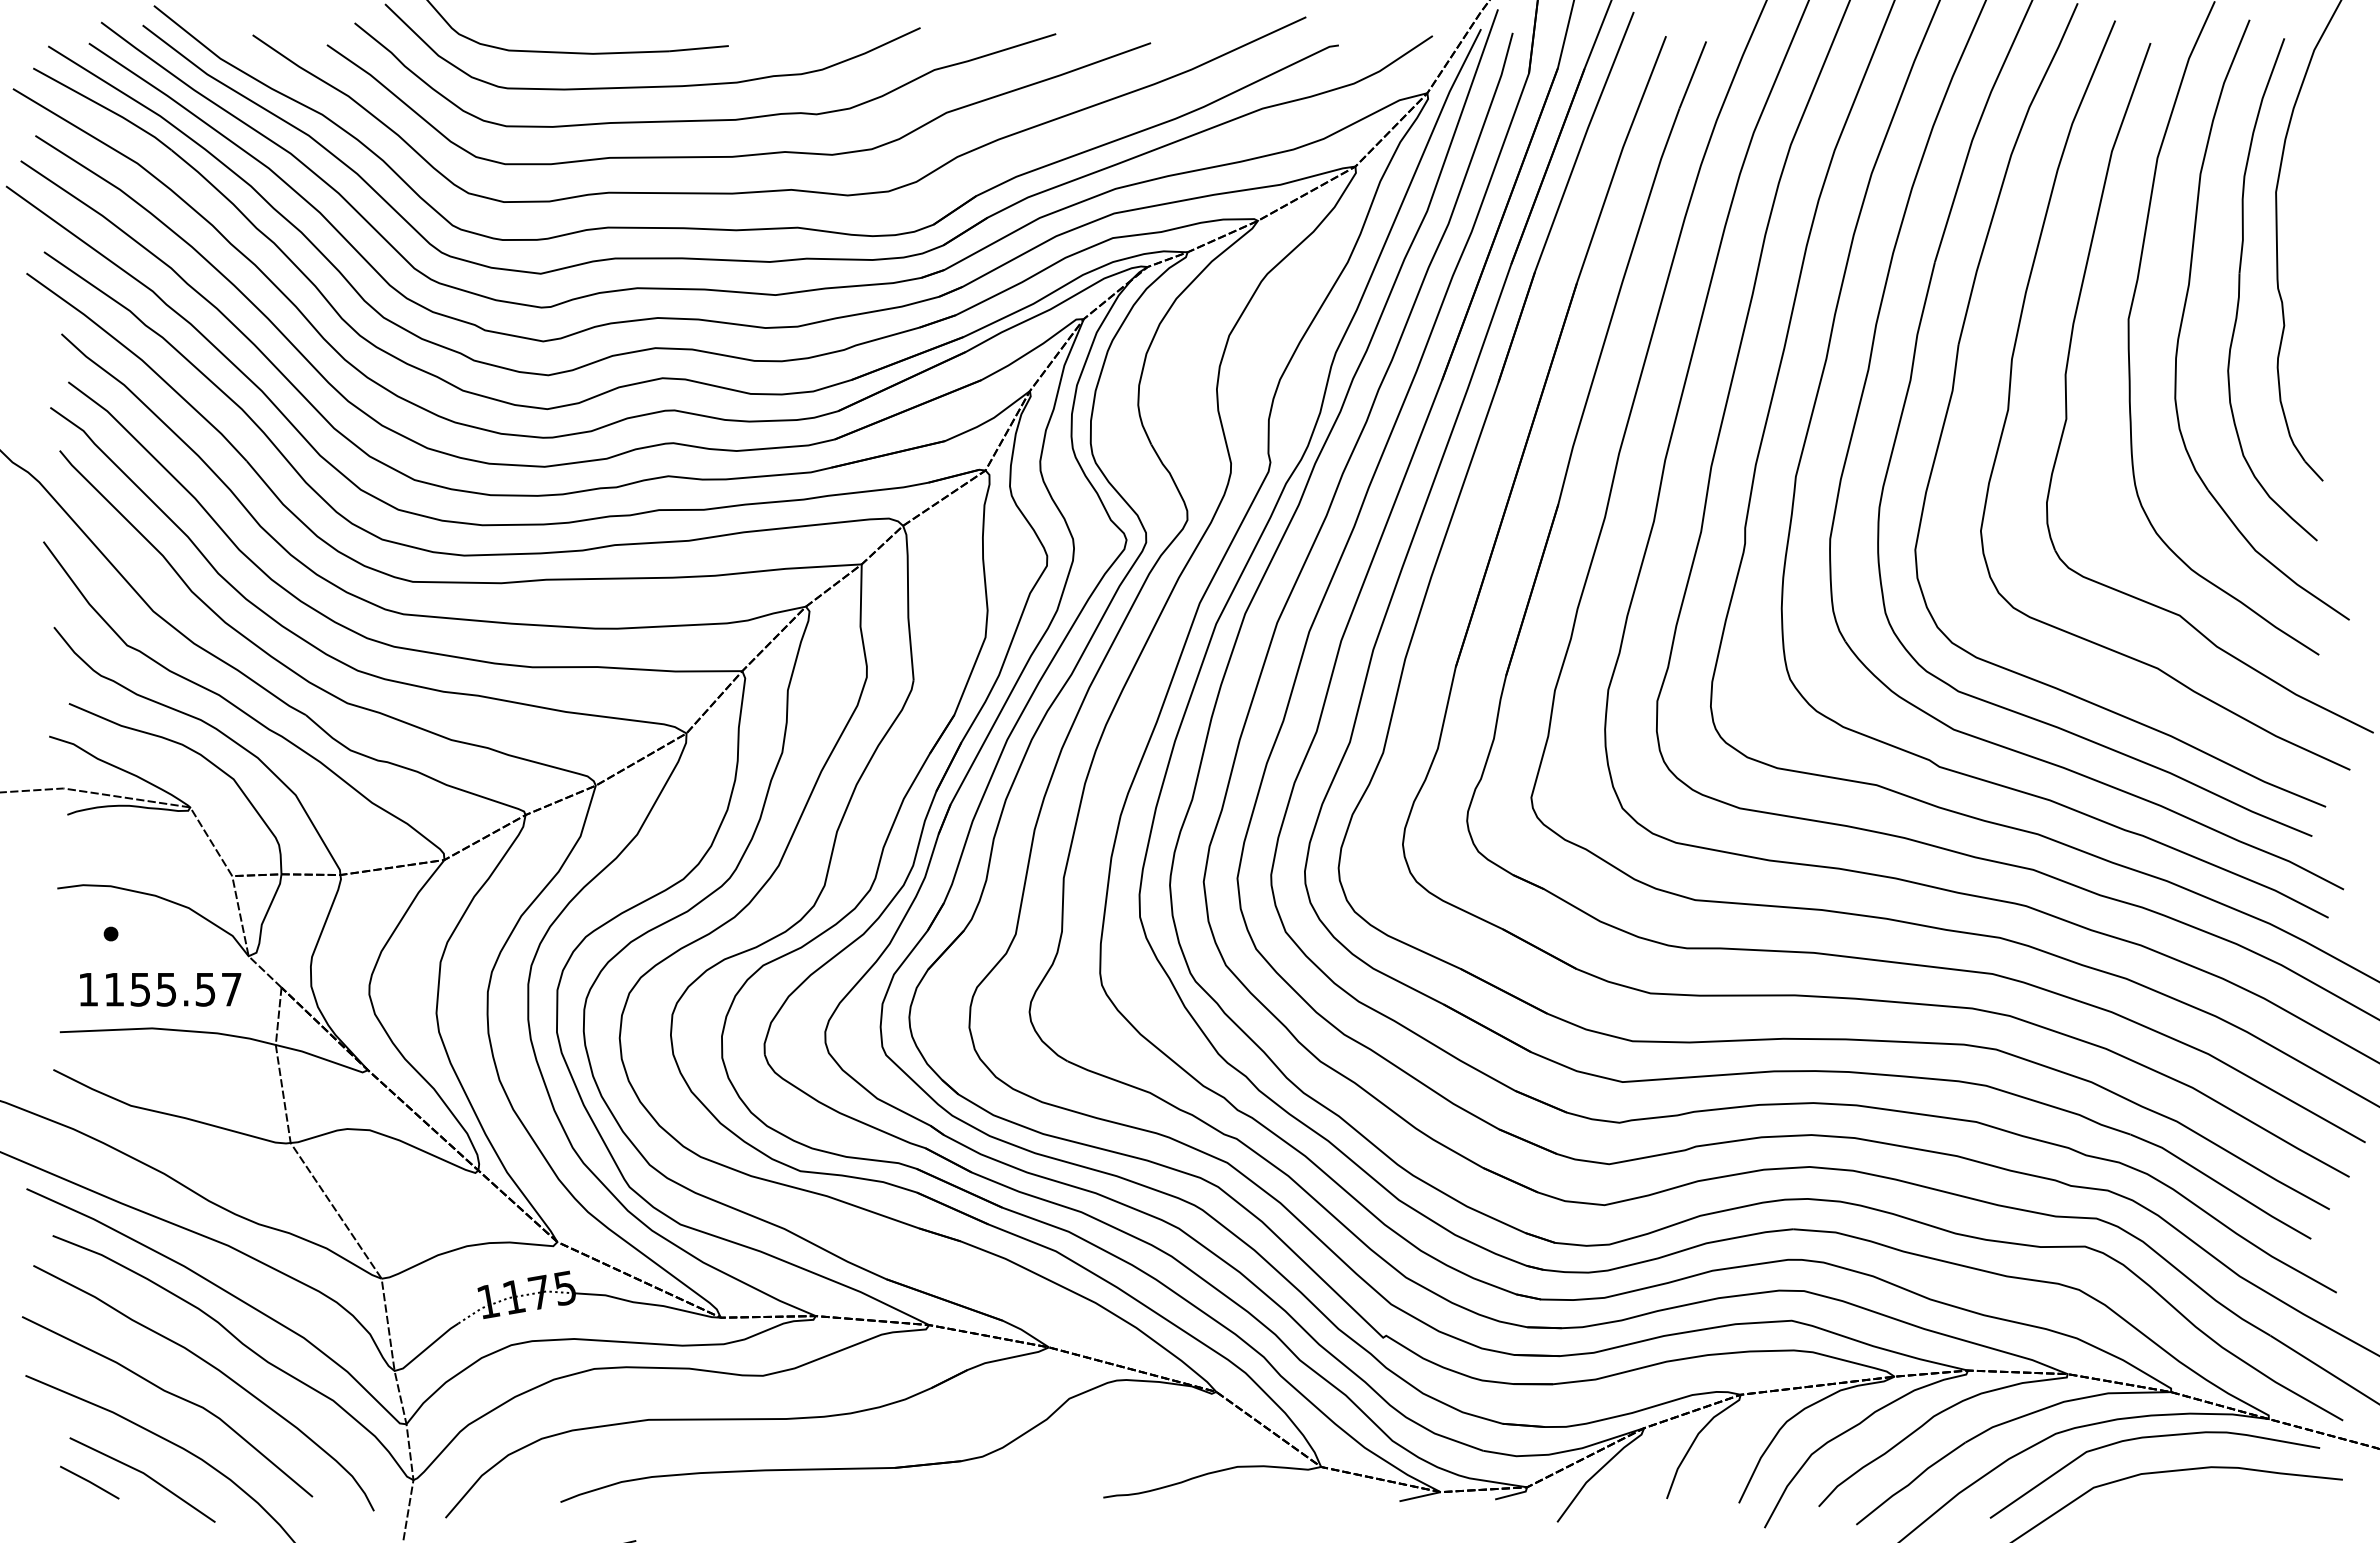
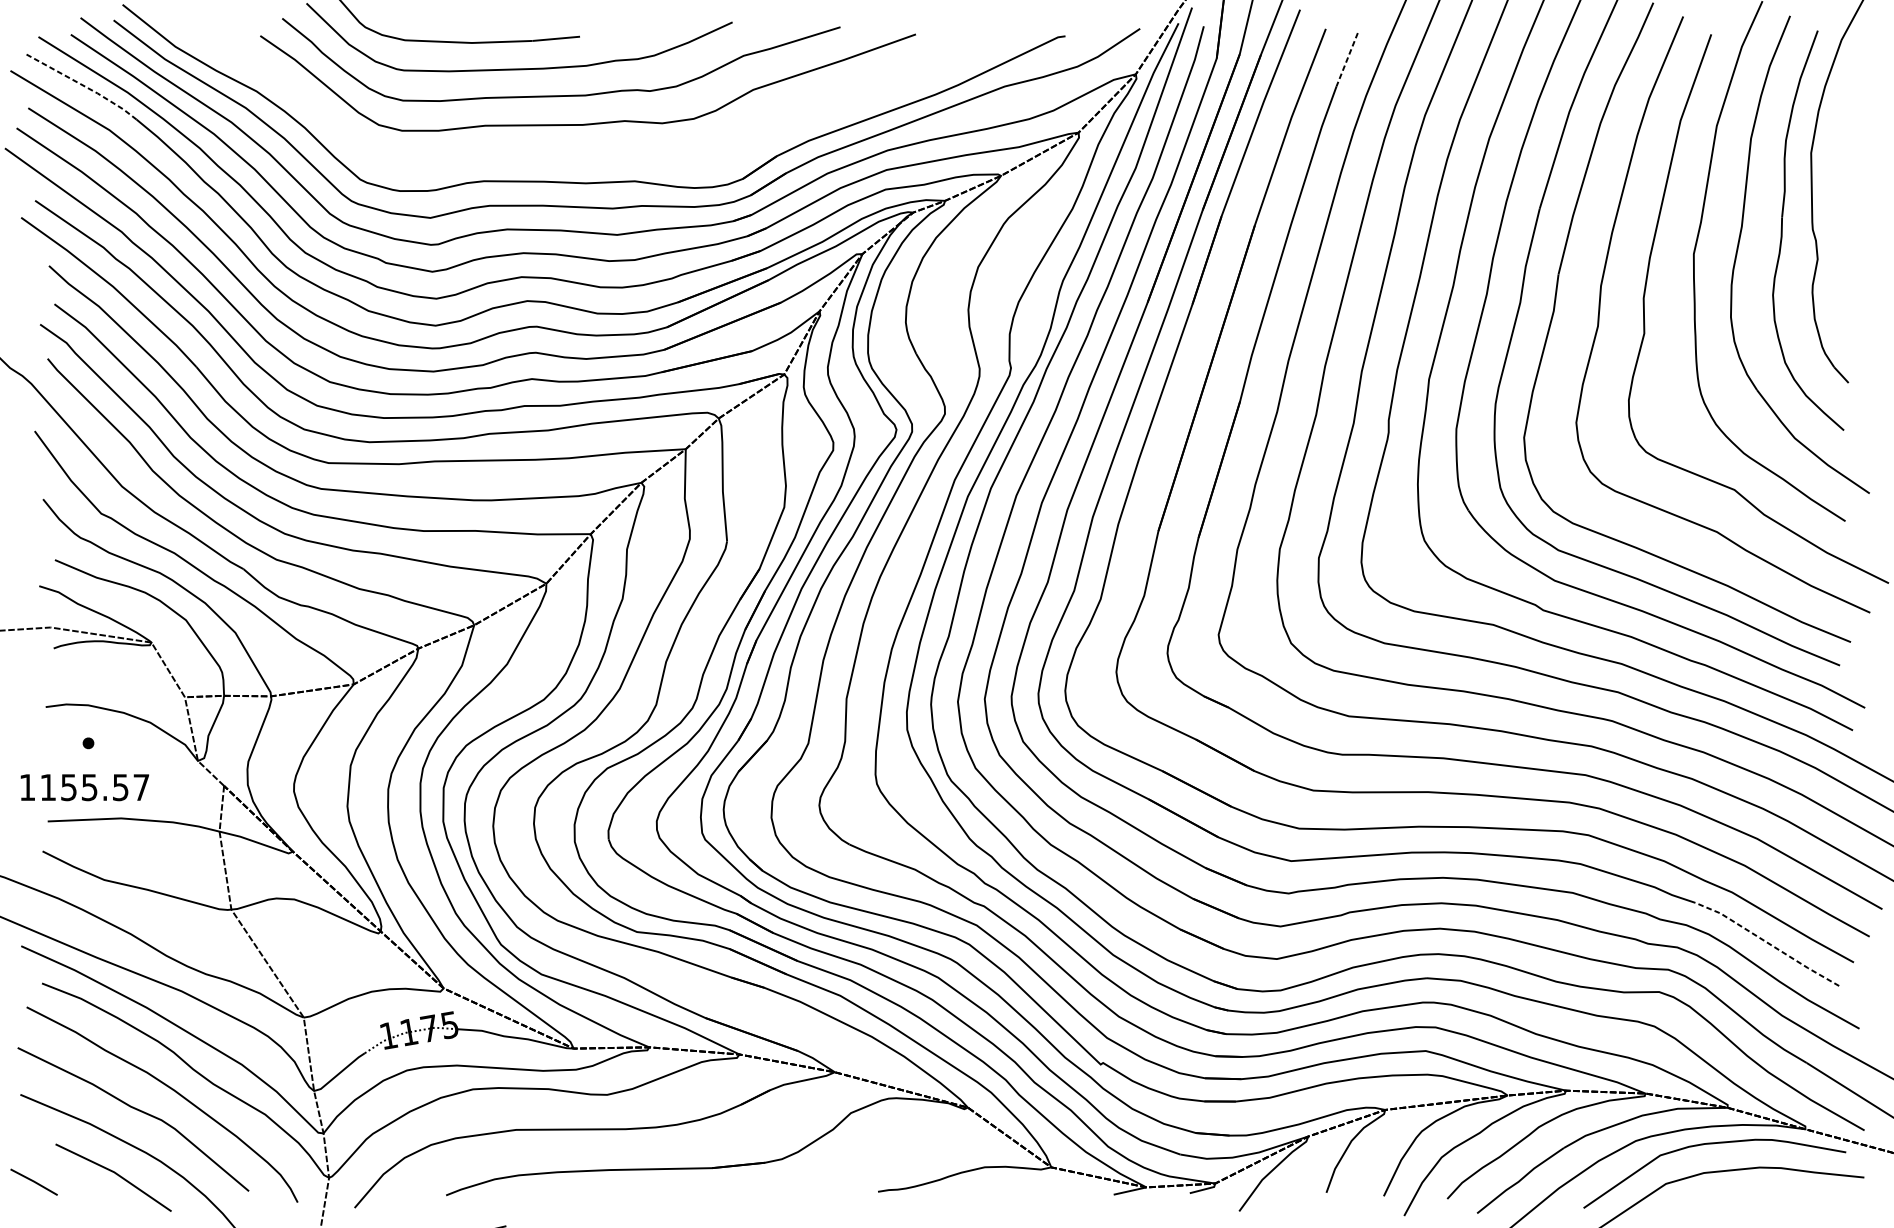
line: (1692, 75) -> (1346, 60), solid -> dashed
line: (105, 107) -> (84, 85), solid -> dashed
curve: (779, 189) -> (620, 150), removed
text: (160, 989) -> (84, 787), moved
line: (2221, 1184) -> (1767, 942), solid -> dashed
line: (89, 1482) -> (33, 1182), moved

